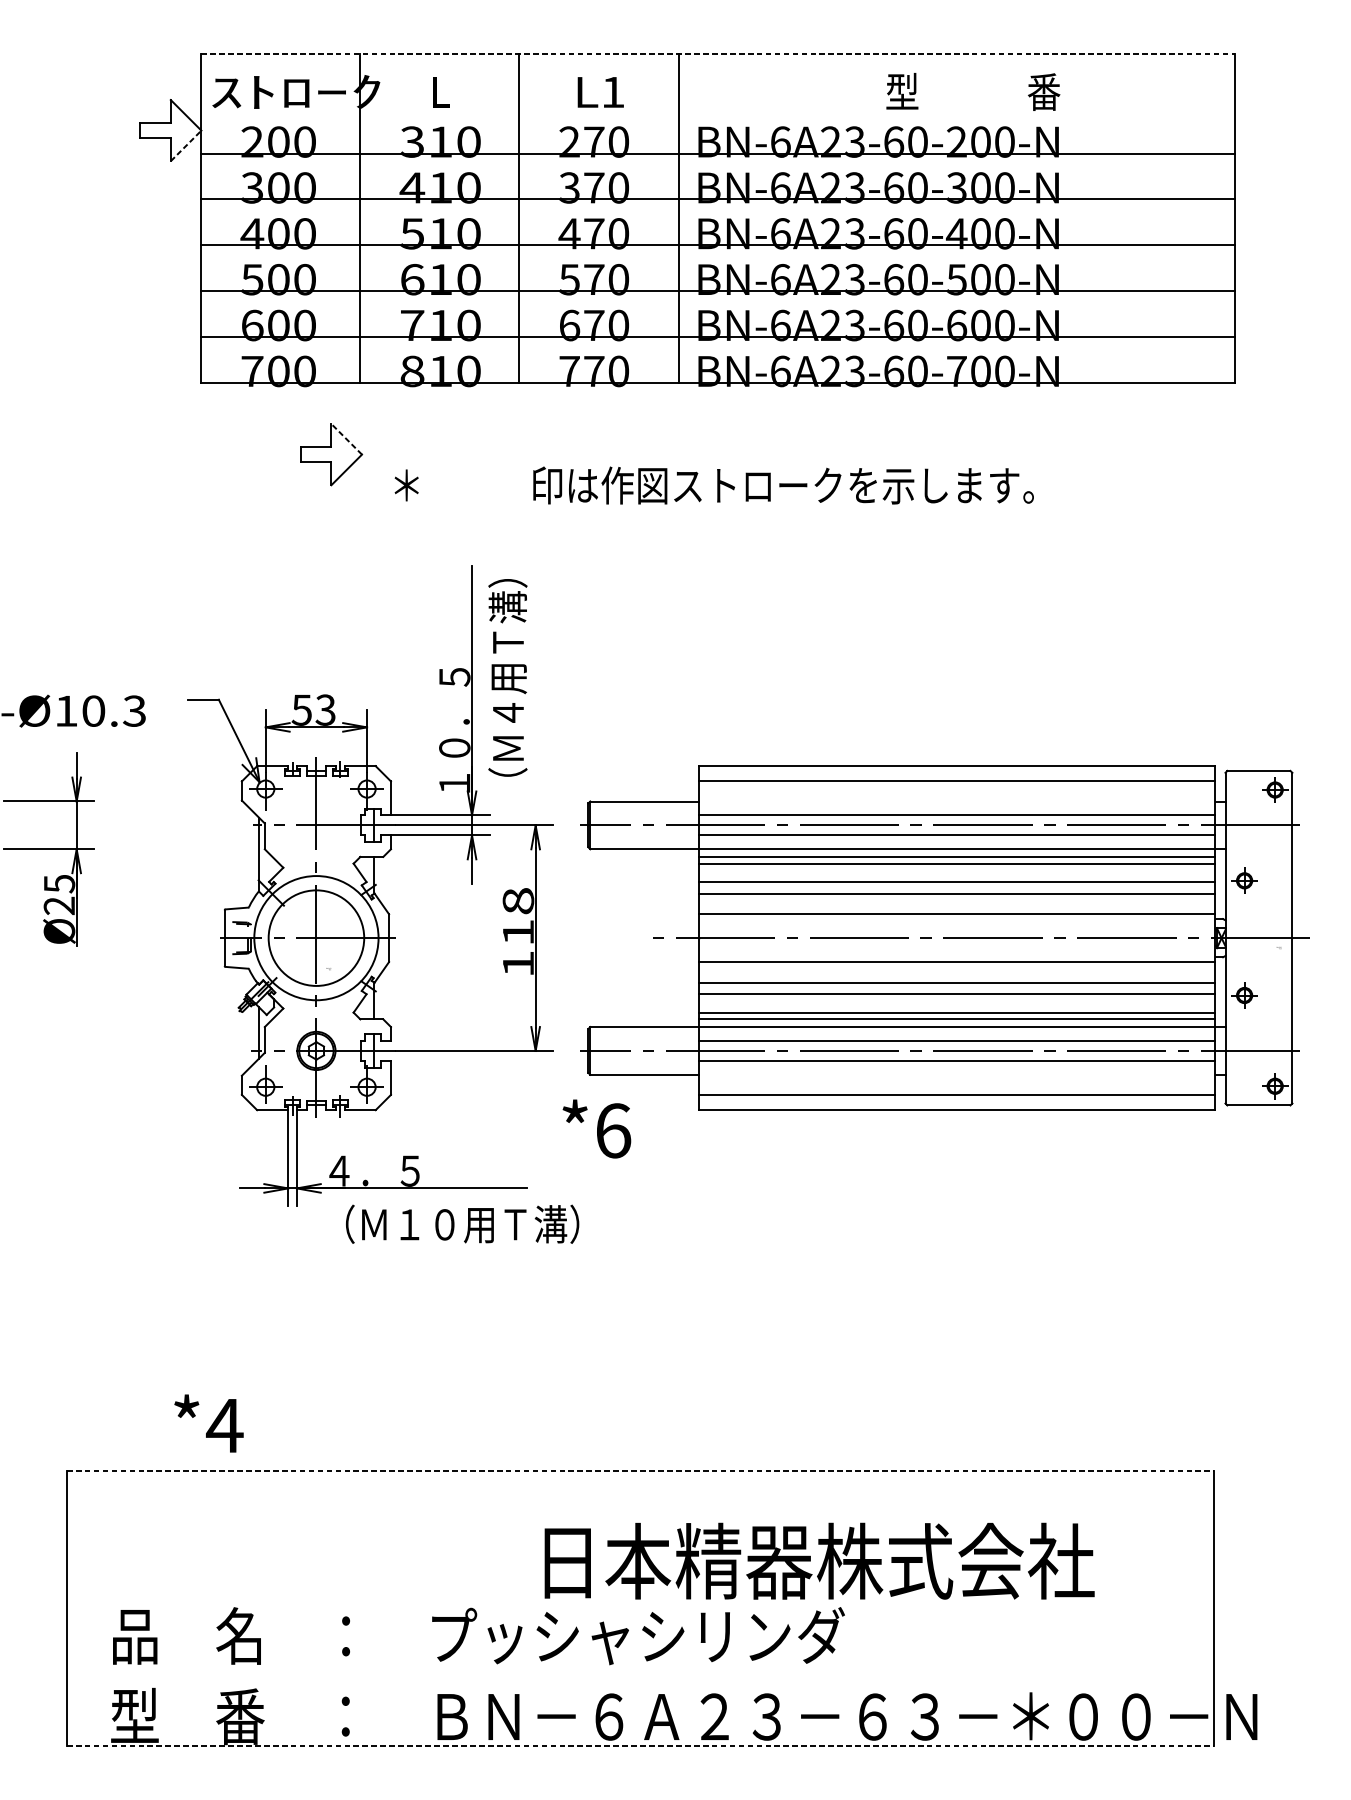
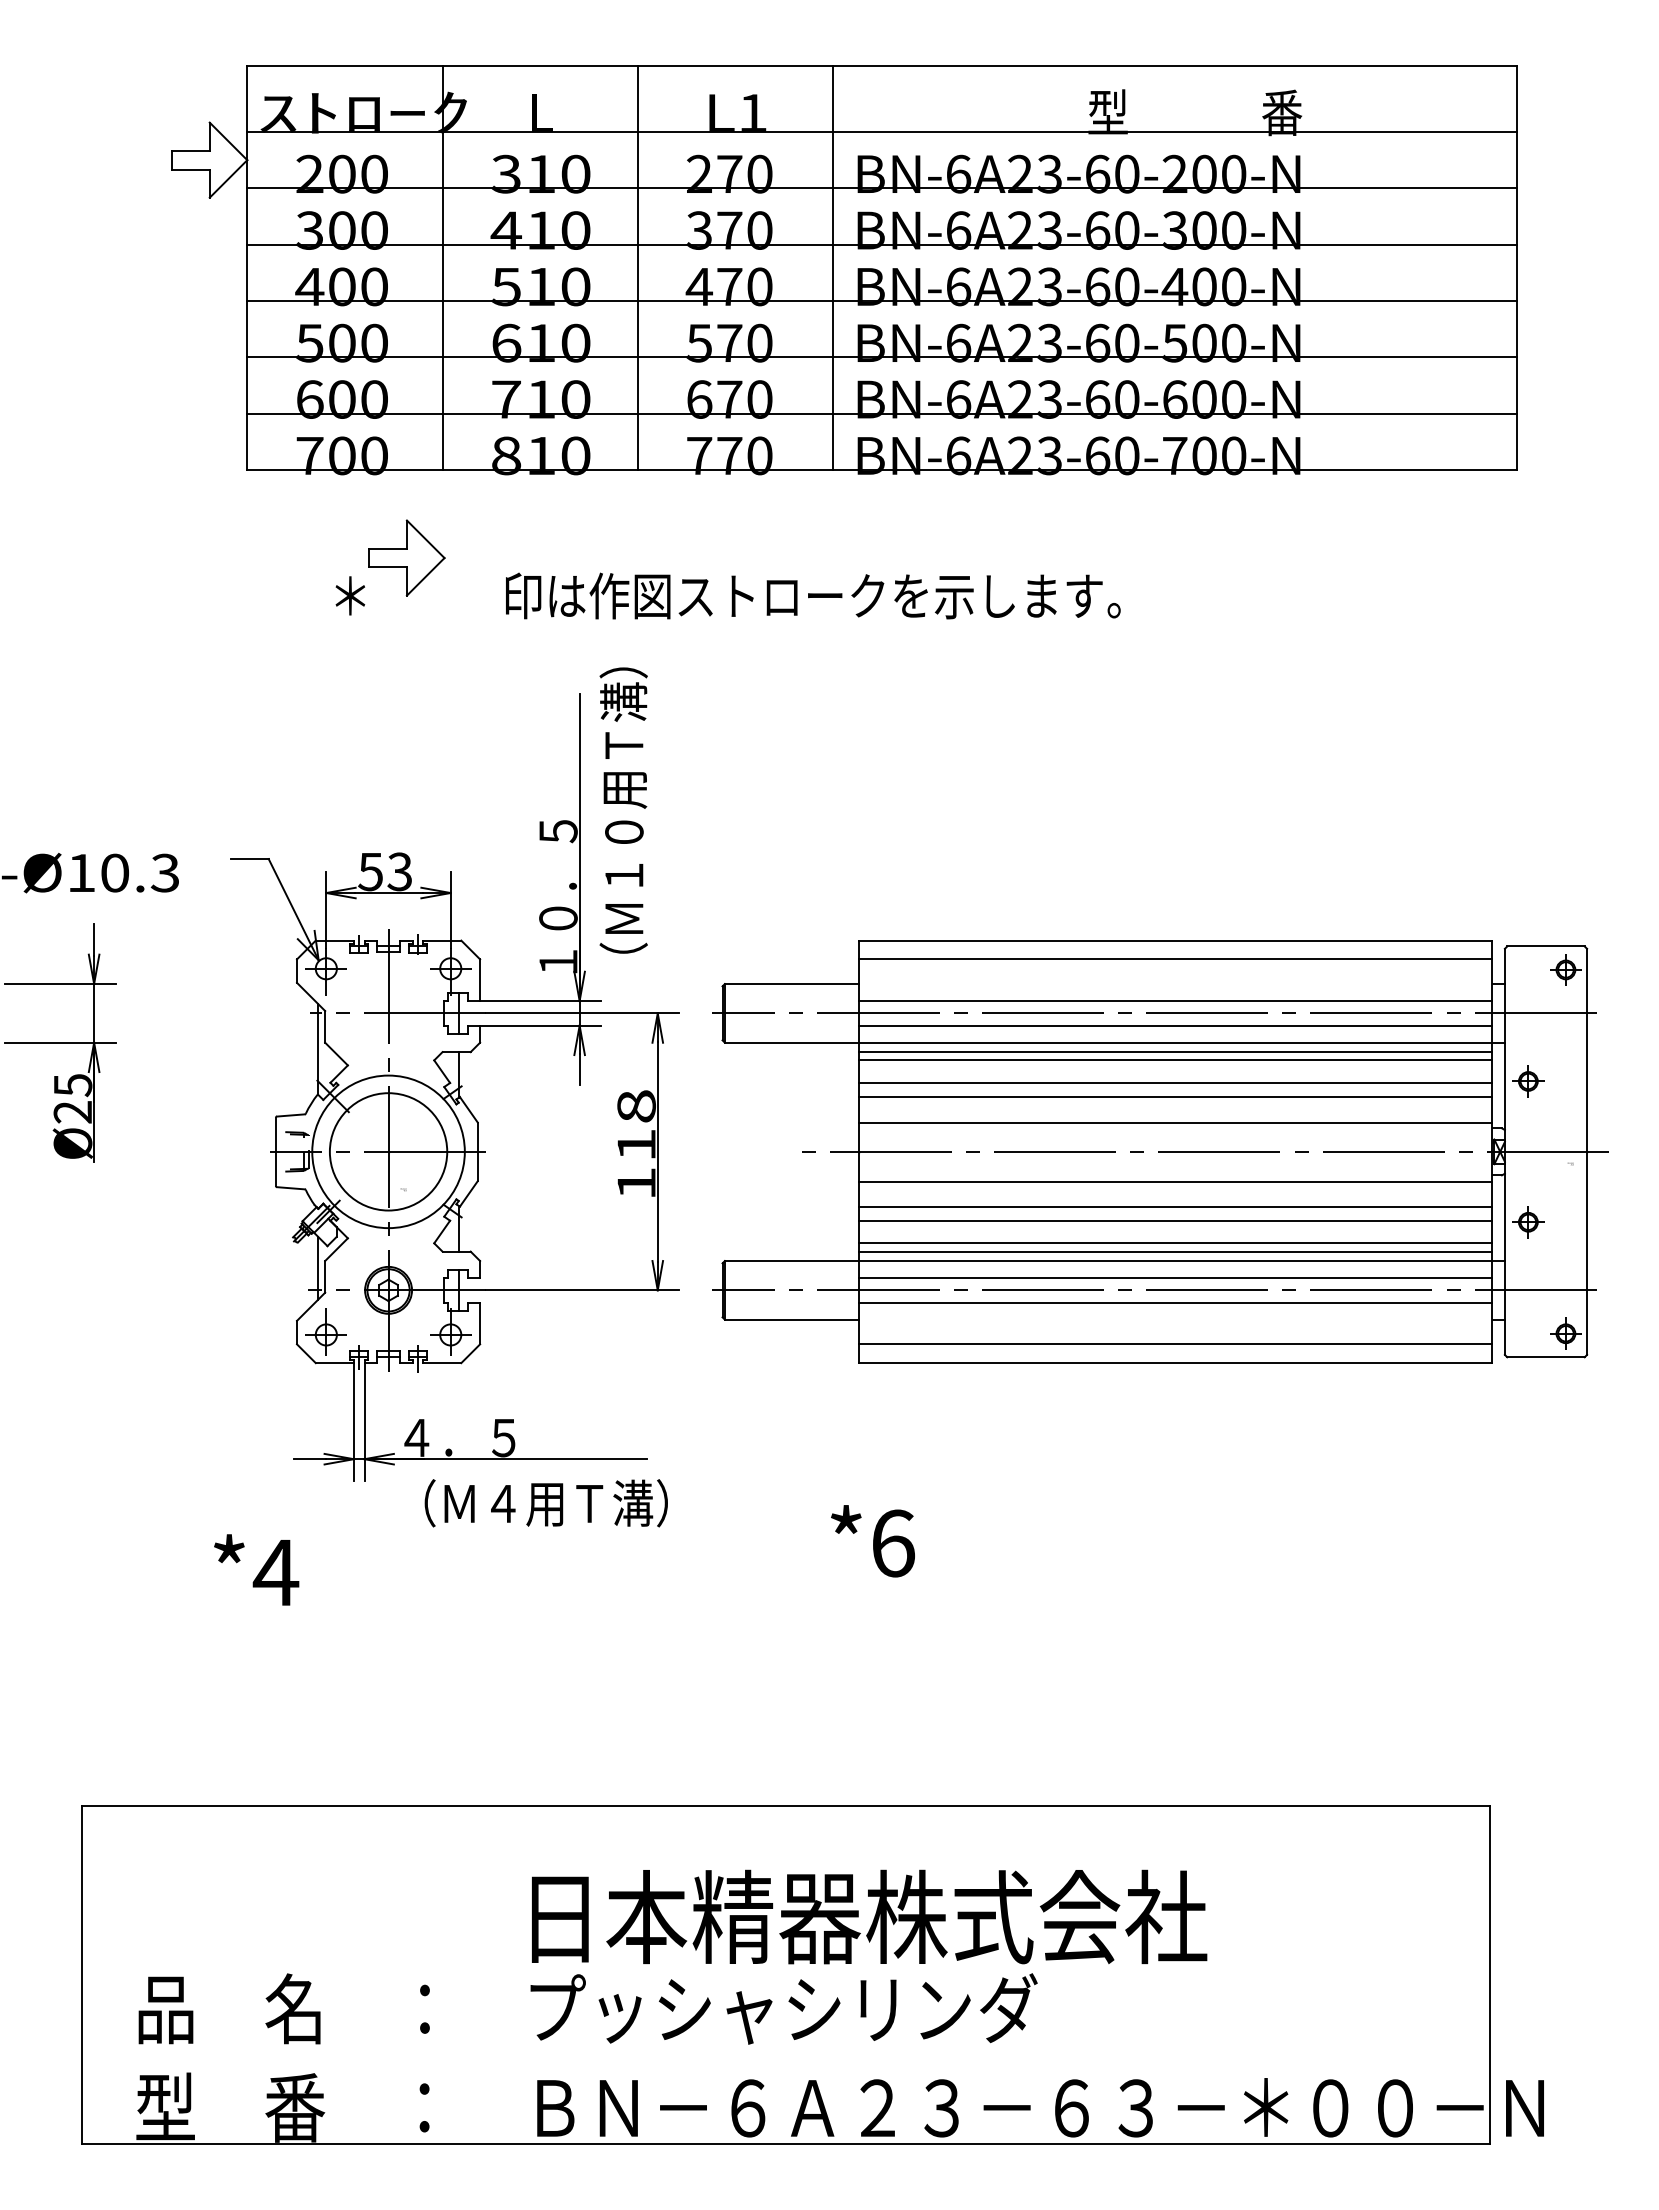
line: (718, 54) -> (882, 66), dashed -> solid
line: (717, 108) -> (881, 132), added
line: (186, 145) -> (228, 178), dashed -> solid
line: (346, 439) -> (425, 539), dashed -> solid
text: (713, 485) -> (727, 595), moved
text: (507, 633) -> (623, 777), （Ｍ４用Ｔ溝） -> （Ｍ１０用Ｔ溝）
text: (596, 1129) -> (872, 1541), moved
text: (489, 1224) -> (601, 1503), （Ｍ１０用Ｔ溝） -> （Ｍ４用Ｔ溝）
text: (208, 1423) -> (256, 1569), moved
line: (640, 1470) -> (786, 1805), dashed -> solid
text: (819, 1560) -> (869, 1916), moved
line: (640, 1745) -> (786, 2143), dashed -> solid

